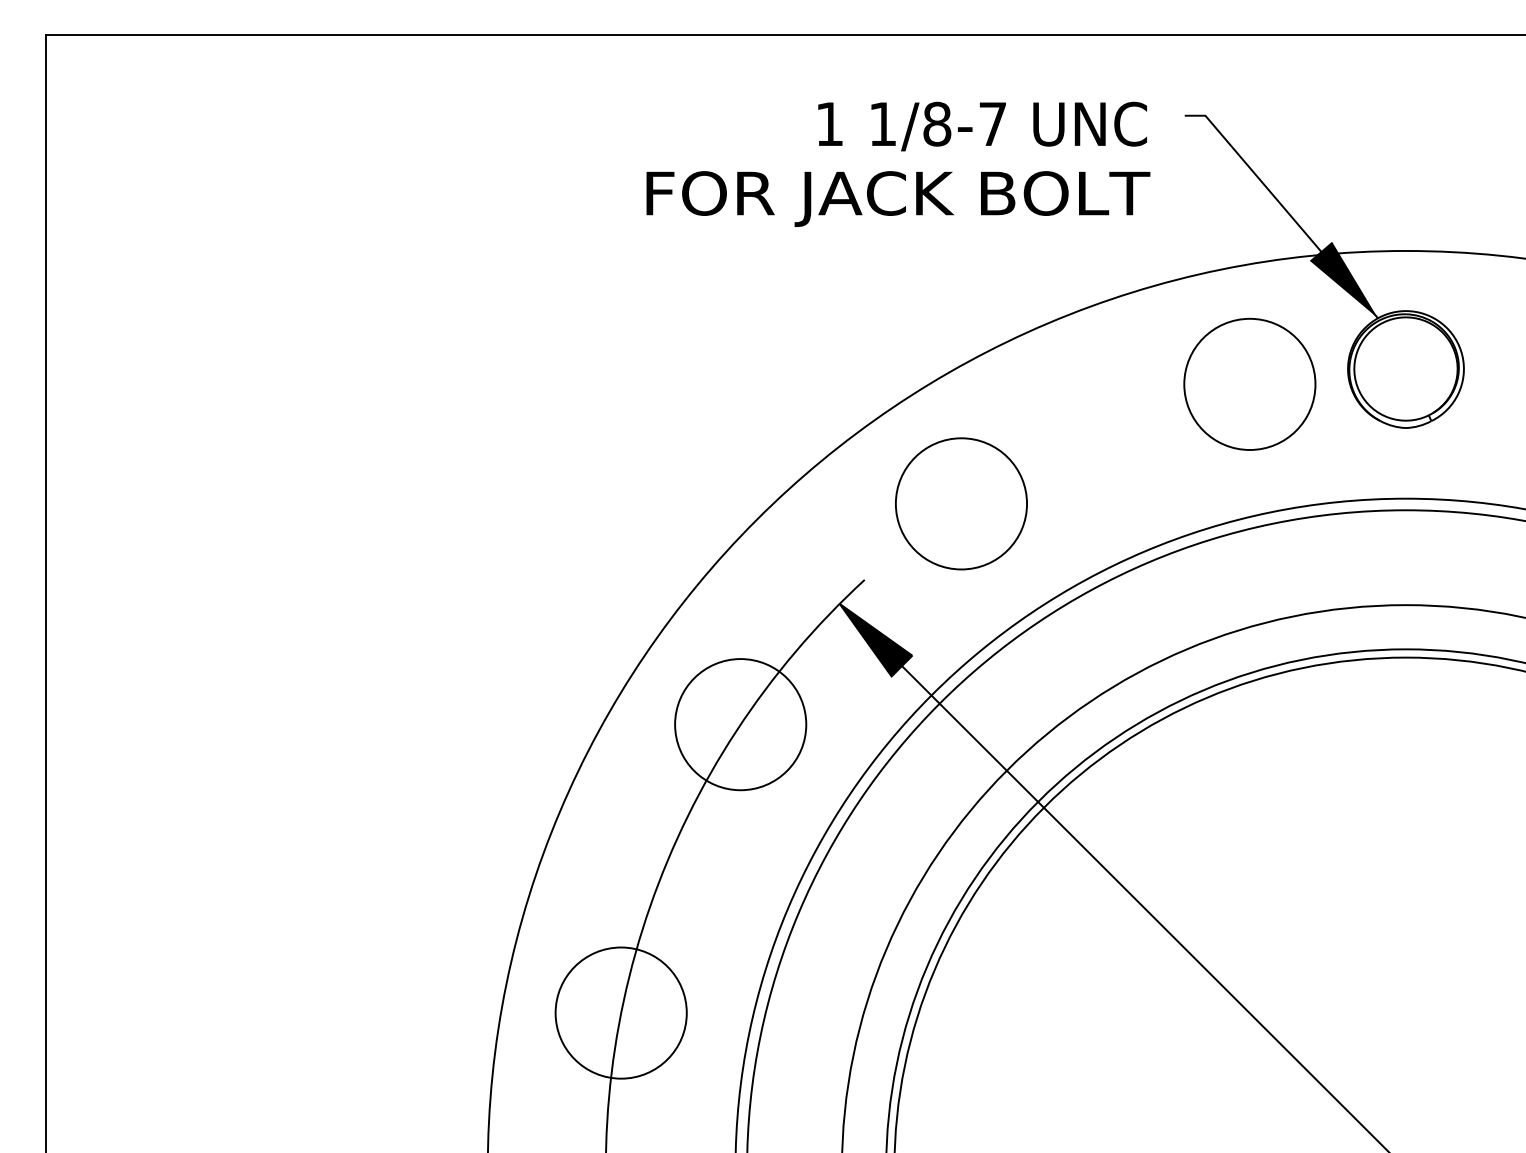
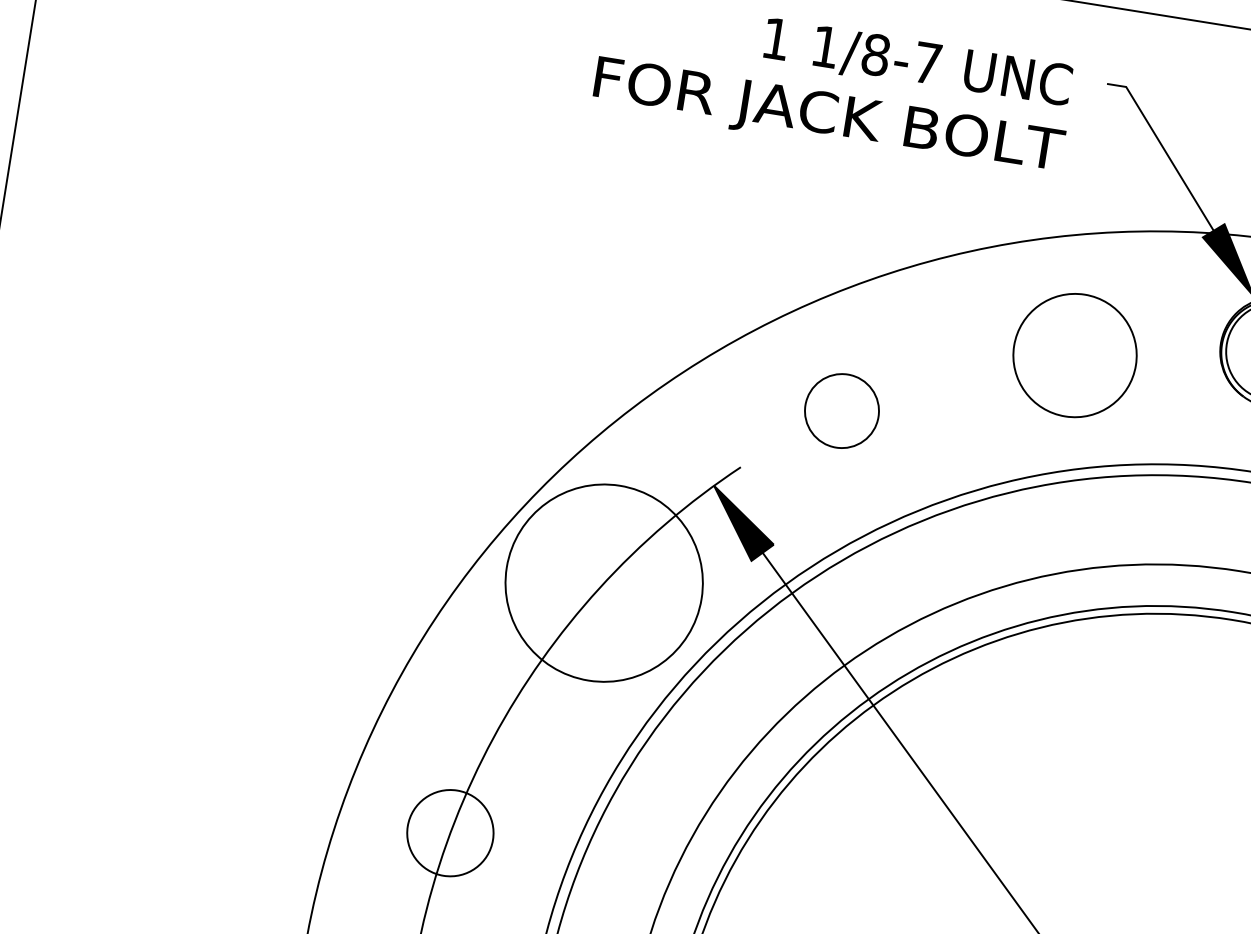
circle: (1249, 383) -> (1074, 354), moved
circle: (961, 503) -> (842, 410), size x0.6
circle: (740, 724) -> (604, 583), size x1.6
circle: (620, 1012) -> (449, 832), size x0.7

